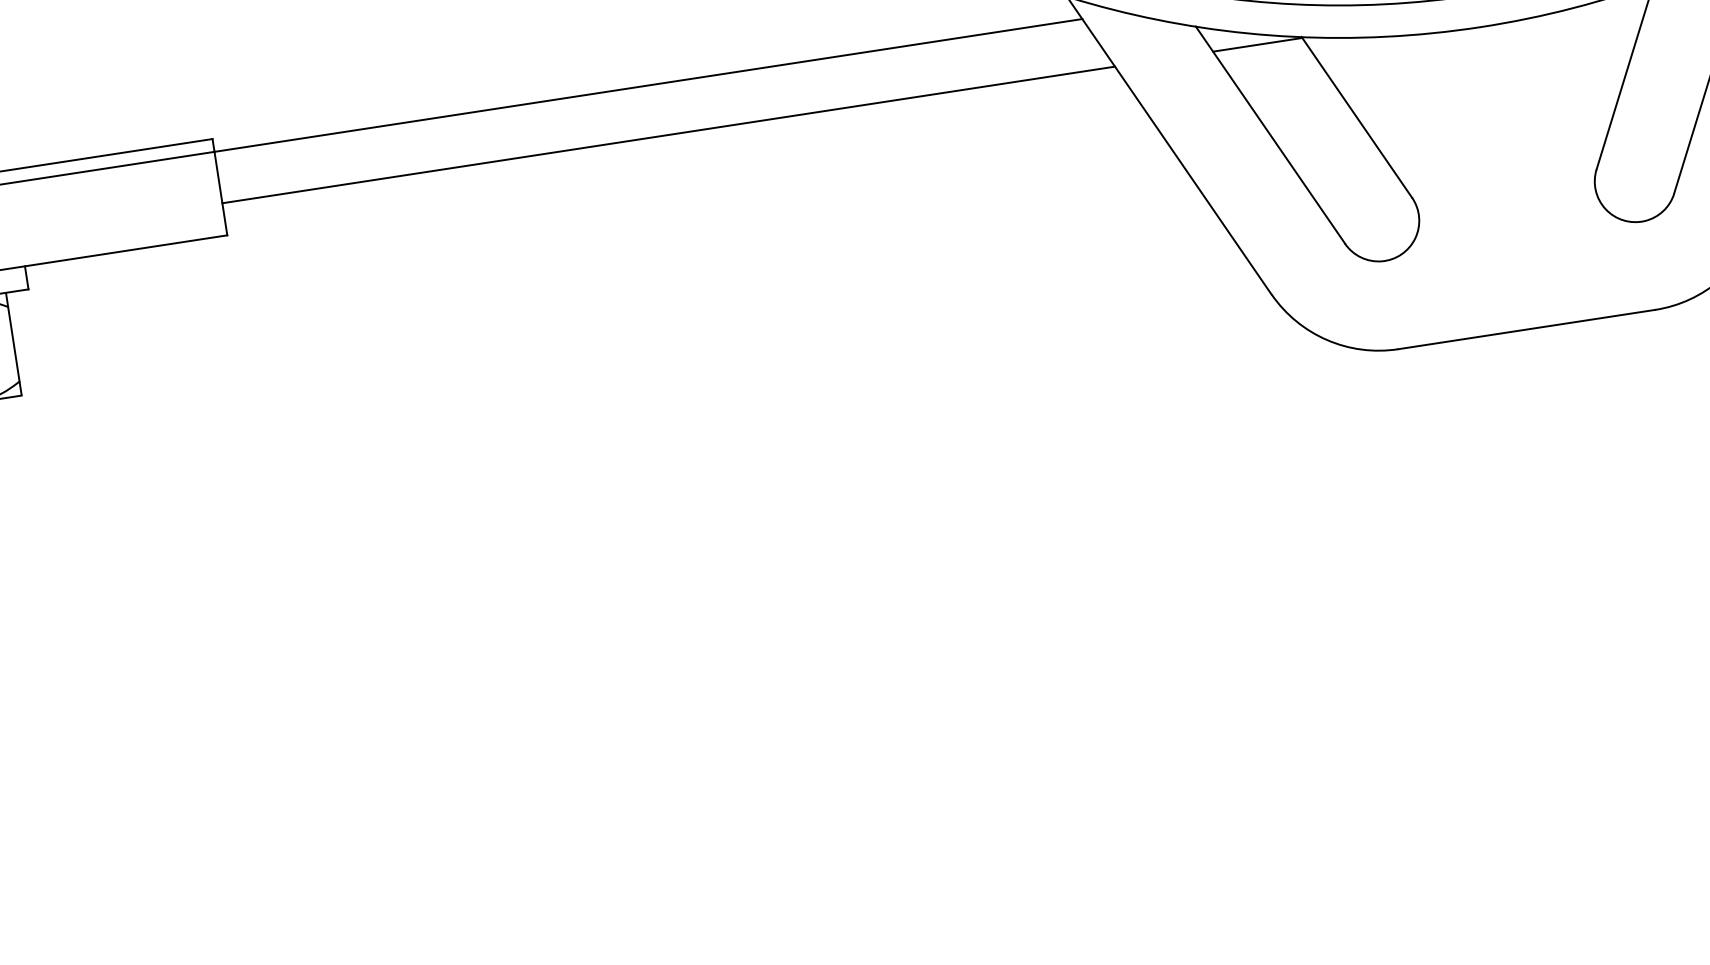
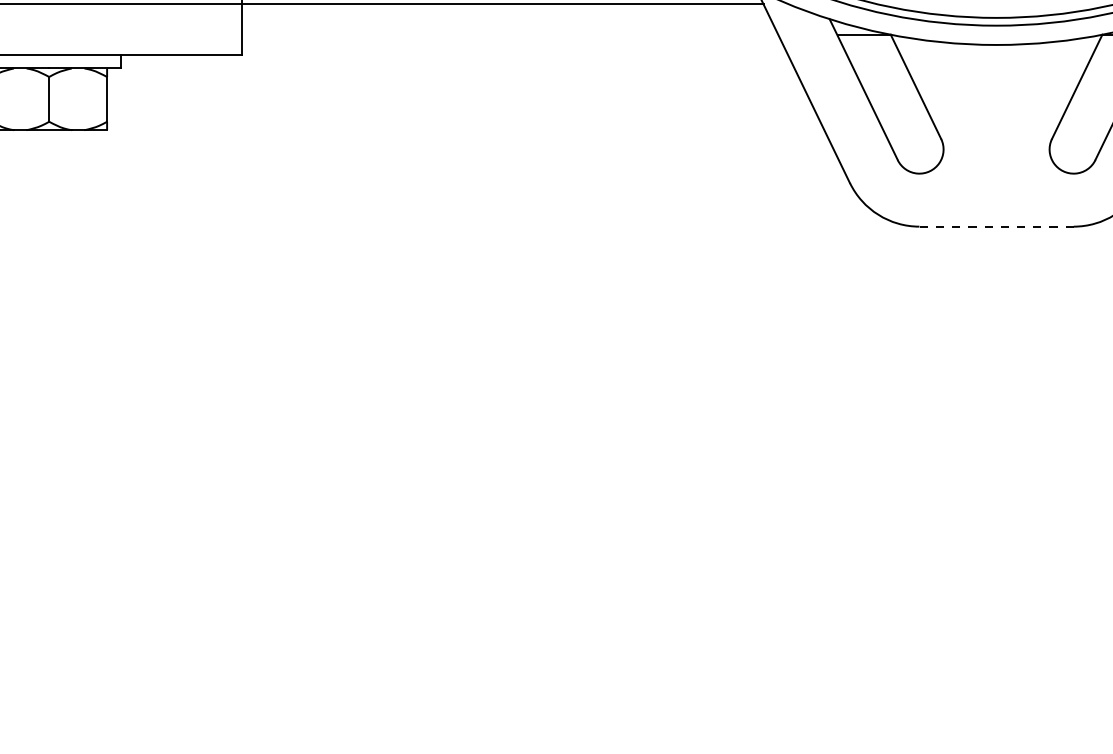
line: (668, 135) -> (510, 35), removed
line: (1526, 329) -> (996, 226), solid -> dashed

